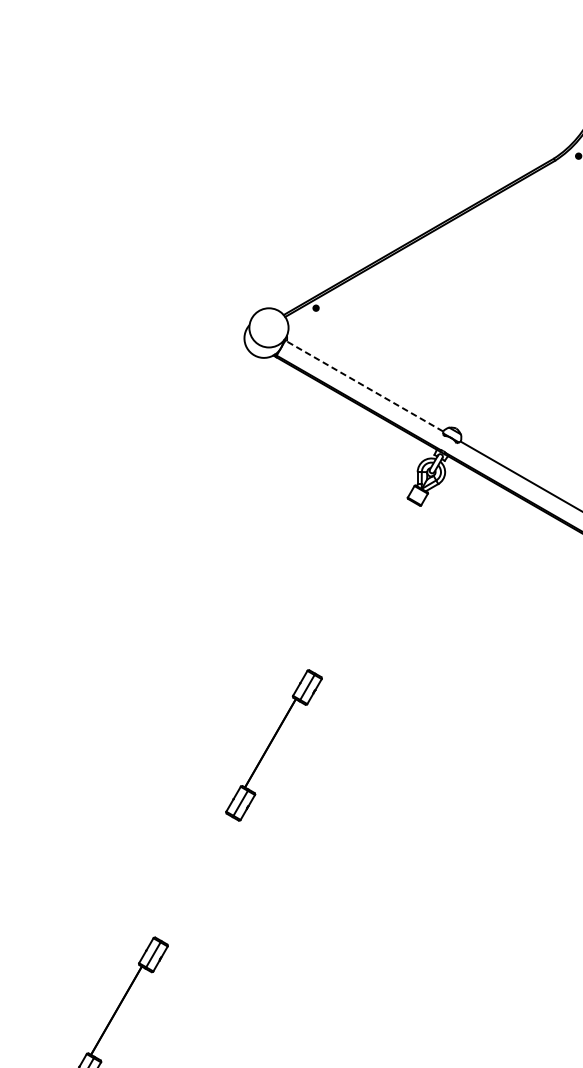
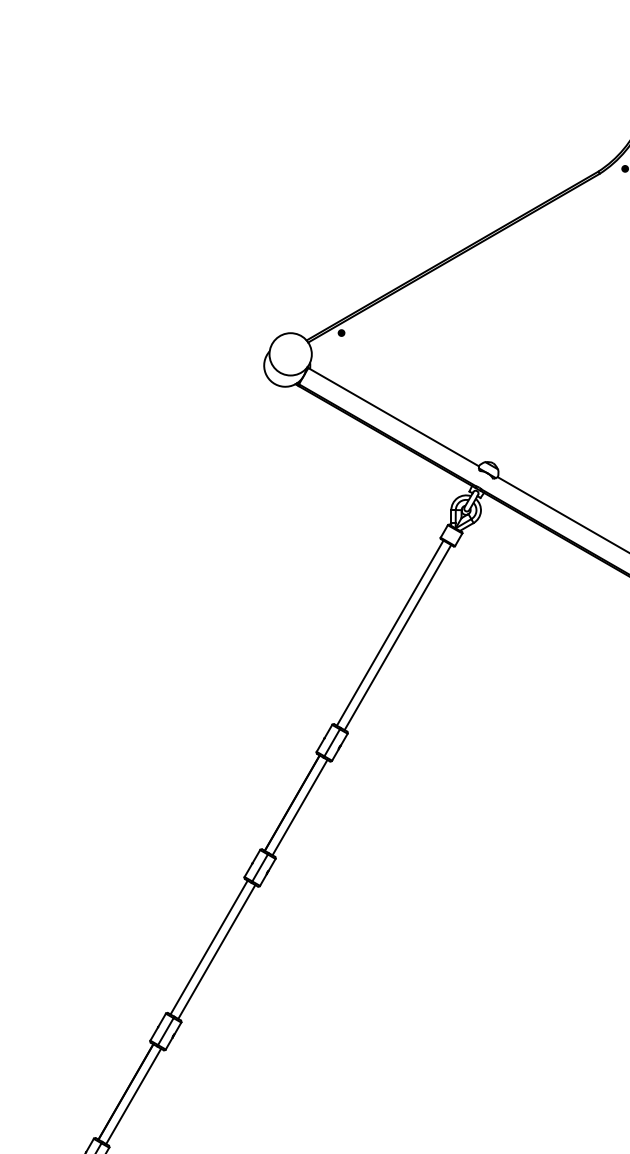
line: (364, 385) -> (393, 416), dashed -> solid
line: (360, 585) -> (389, 632), added
line: (367, 590) -> (397, 637), added
line: (277, 747) -> (299, 807), added
line: (192, 876) -> (208, 947), added
line: (200, 880) -> (216, 951), added
line: (123, 1014) -> (133, 1096), added

